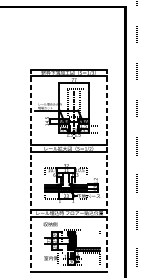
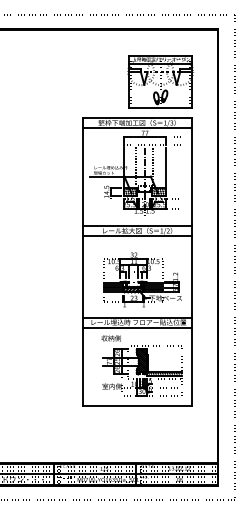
part: (85, 43) -> (160, 81), added
line: (30, 171) -> (83, 262), dashed -> solid
line: (106, 171) -> (191, 262), dashed -> solid

